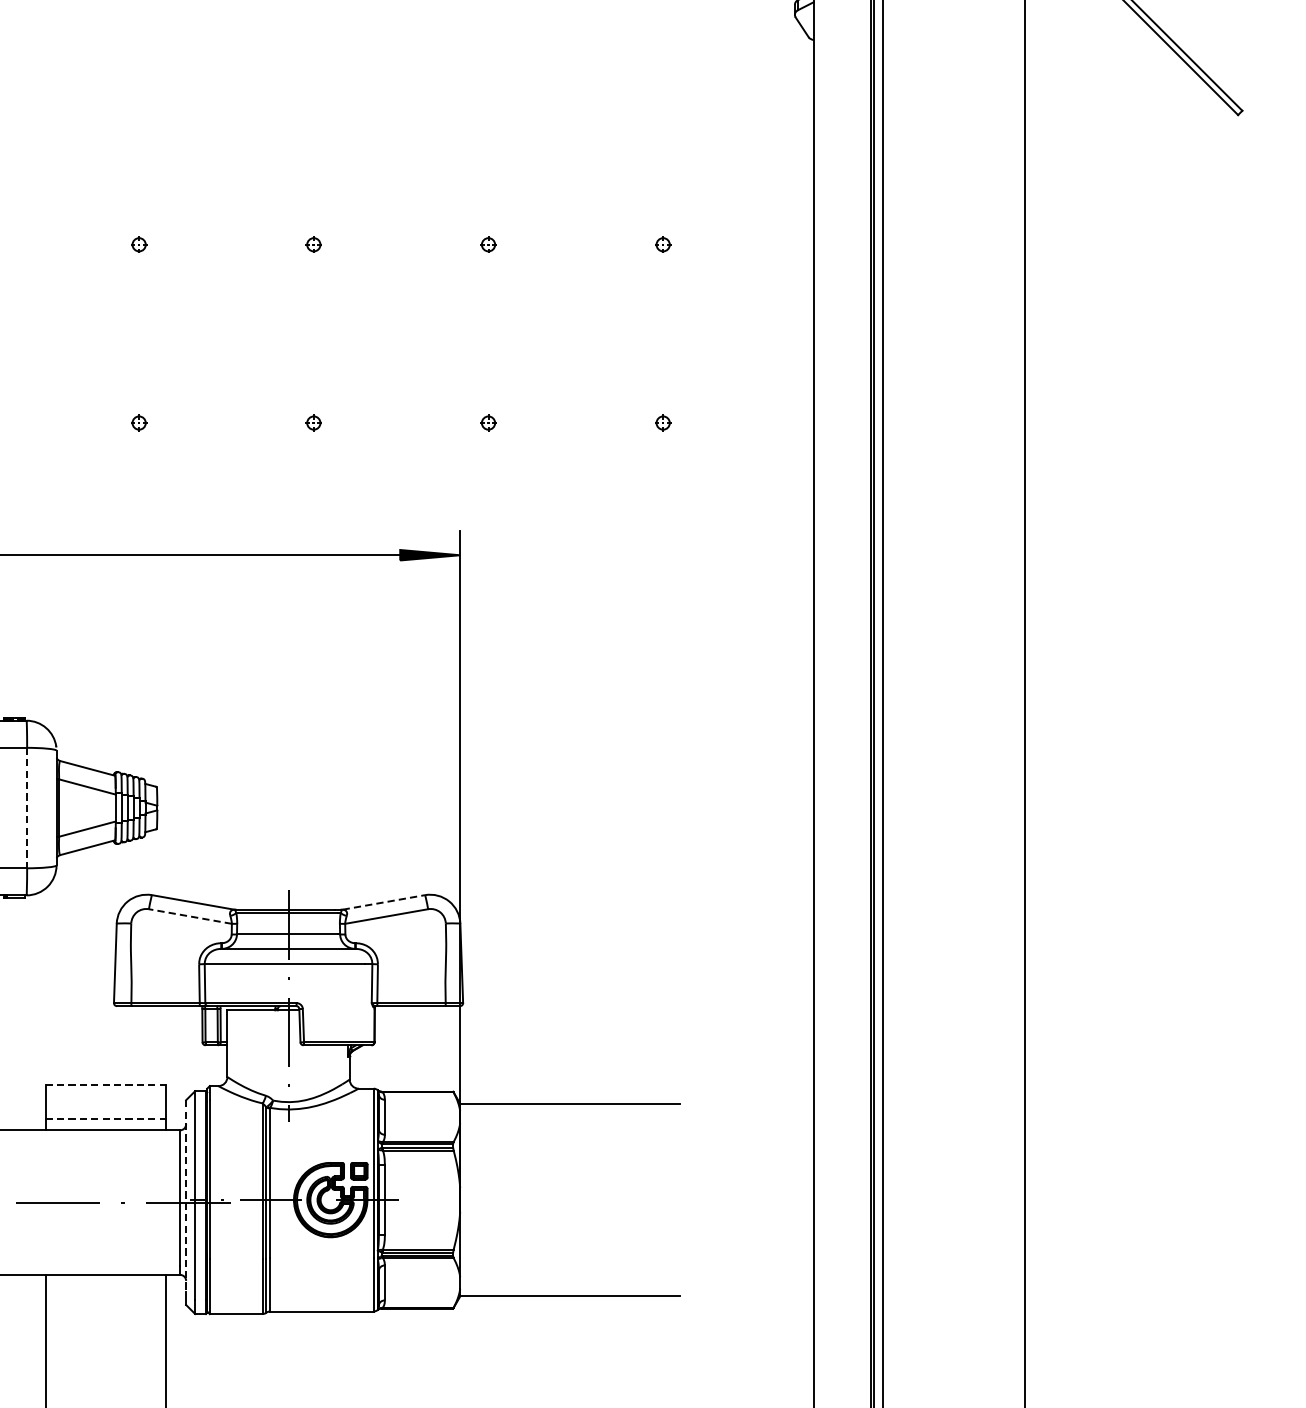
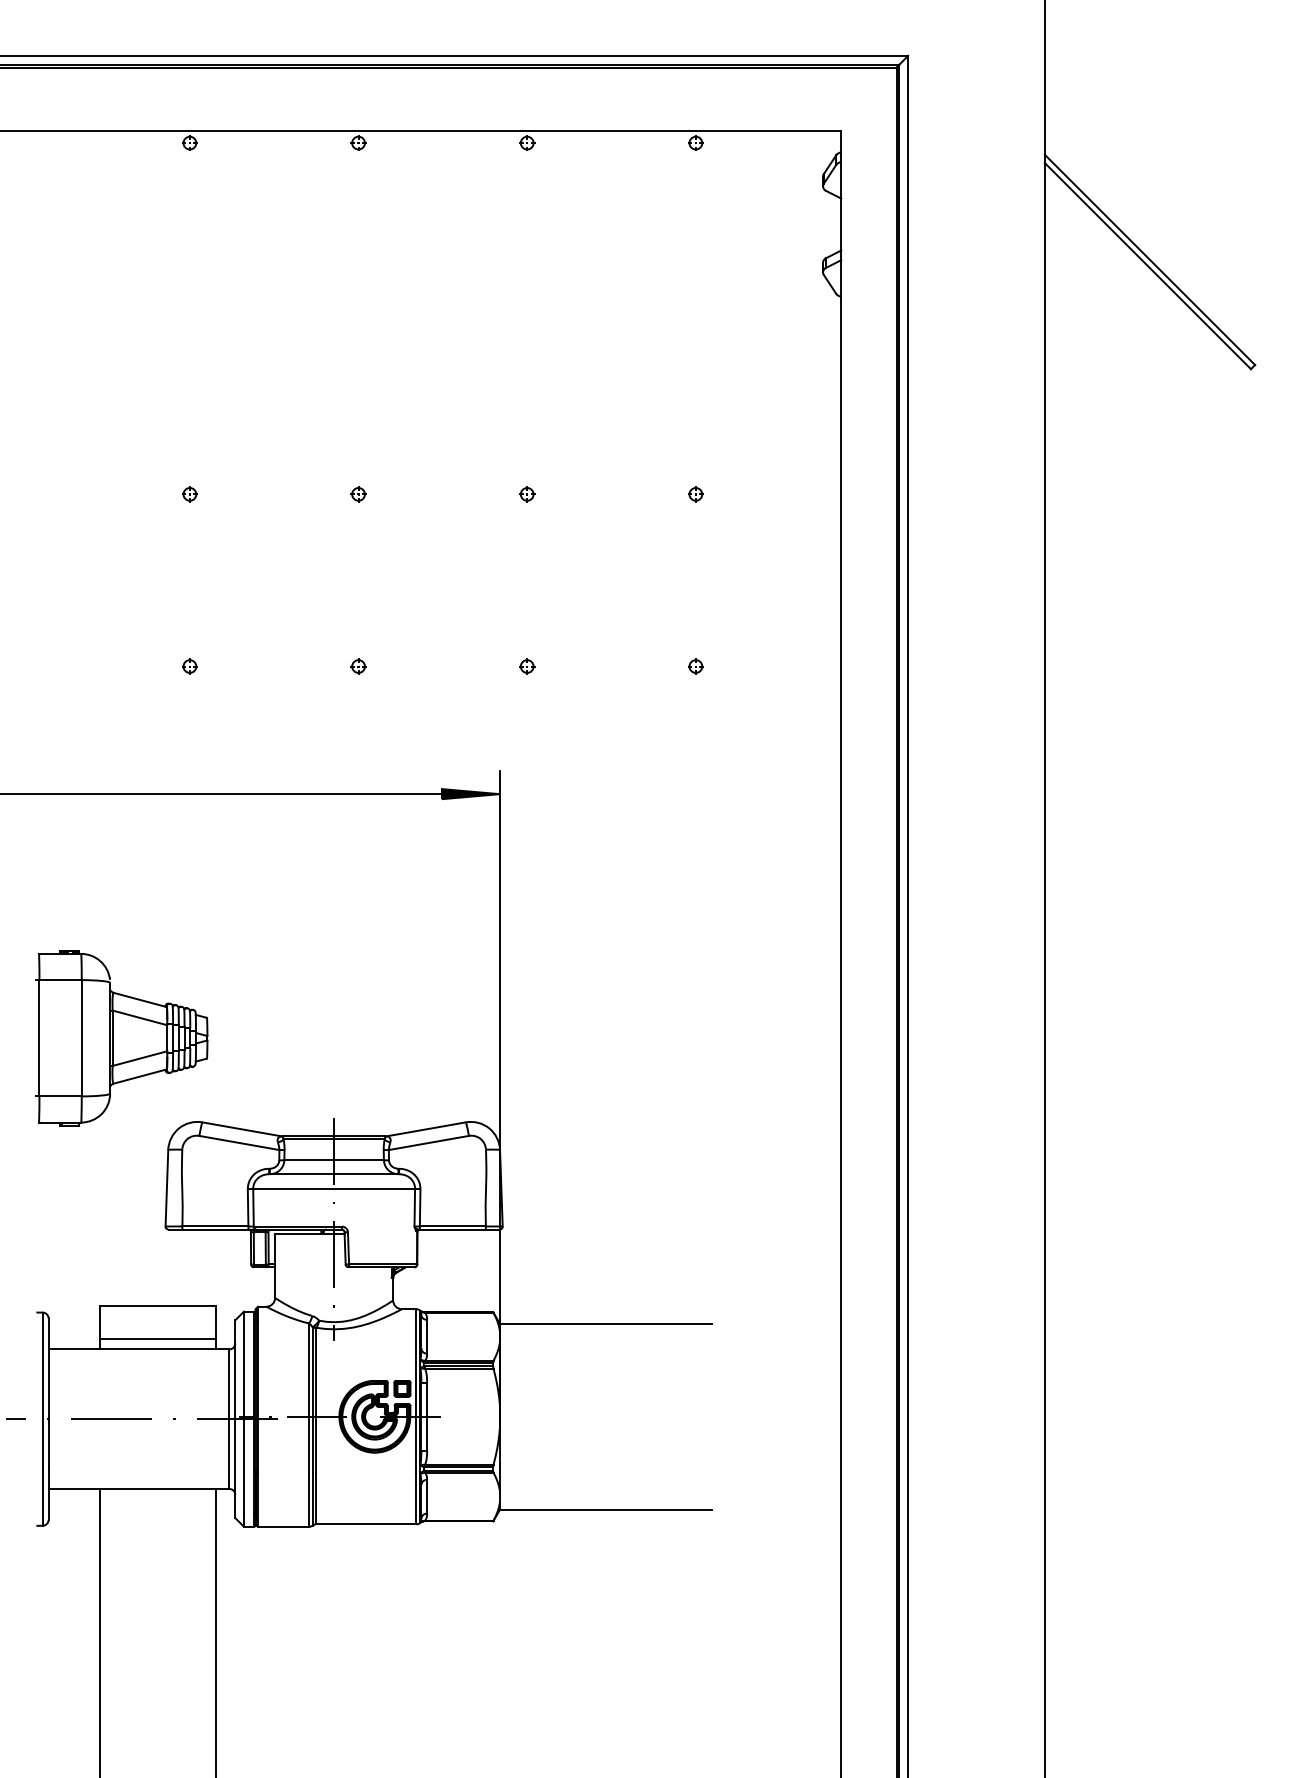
line: (26, 808) -> (81, 1038), dashed -> solid
line: (384, 902) -> (426, 1129), dashed -> solid
line: (190, 916) -> (239, 1142), dashed -> solid
line: (106, 1085) -> (158, 1306), dashed -> solid
line: (106, 1119) -> (158, 1338), dashed -> solid
line: (186, 1196) -> (235, 1413), dashed -> solid

